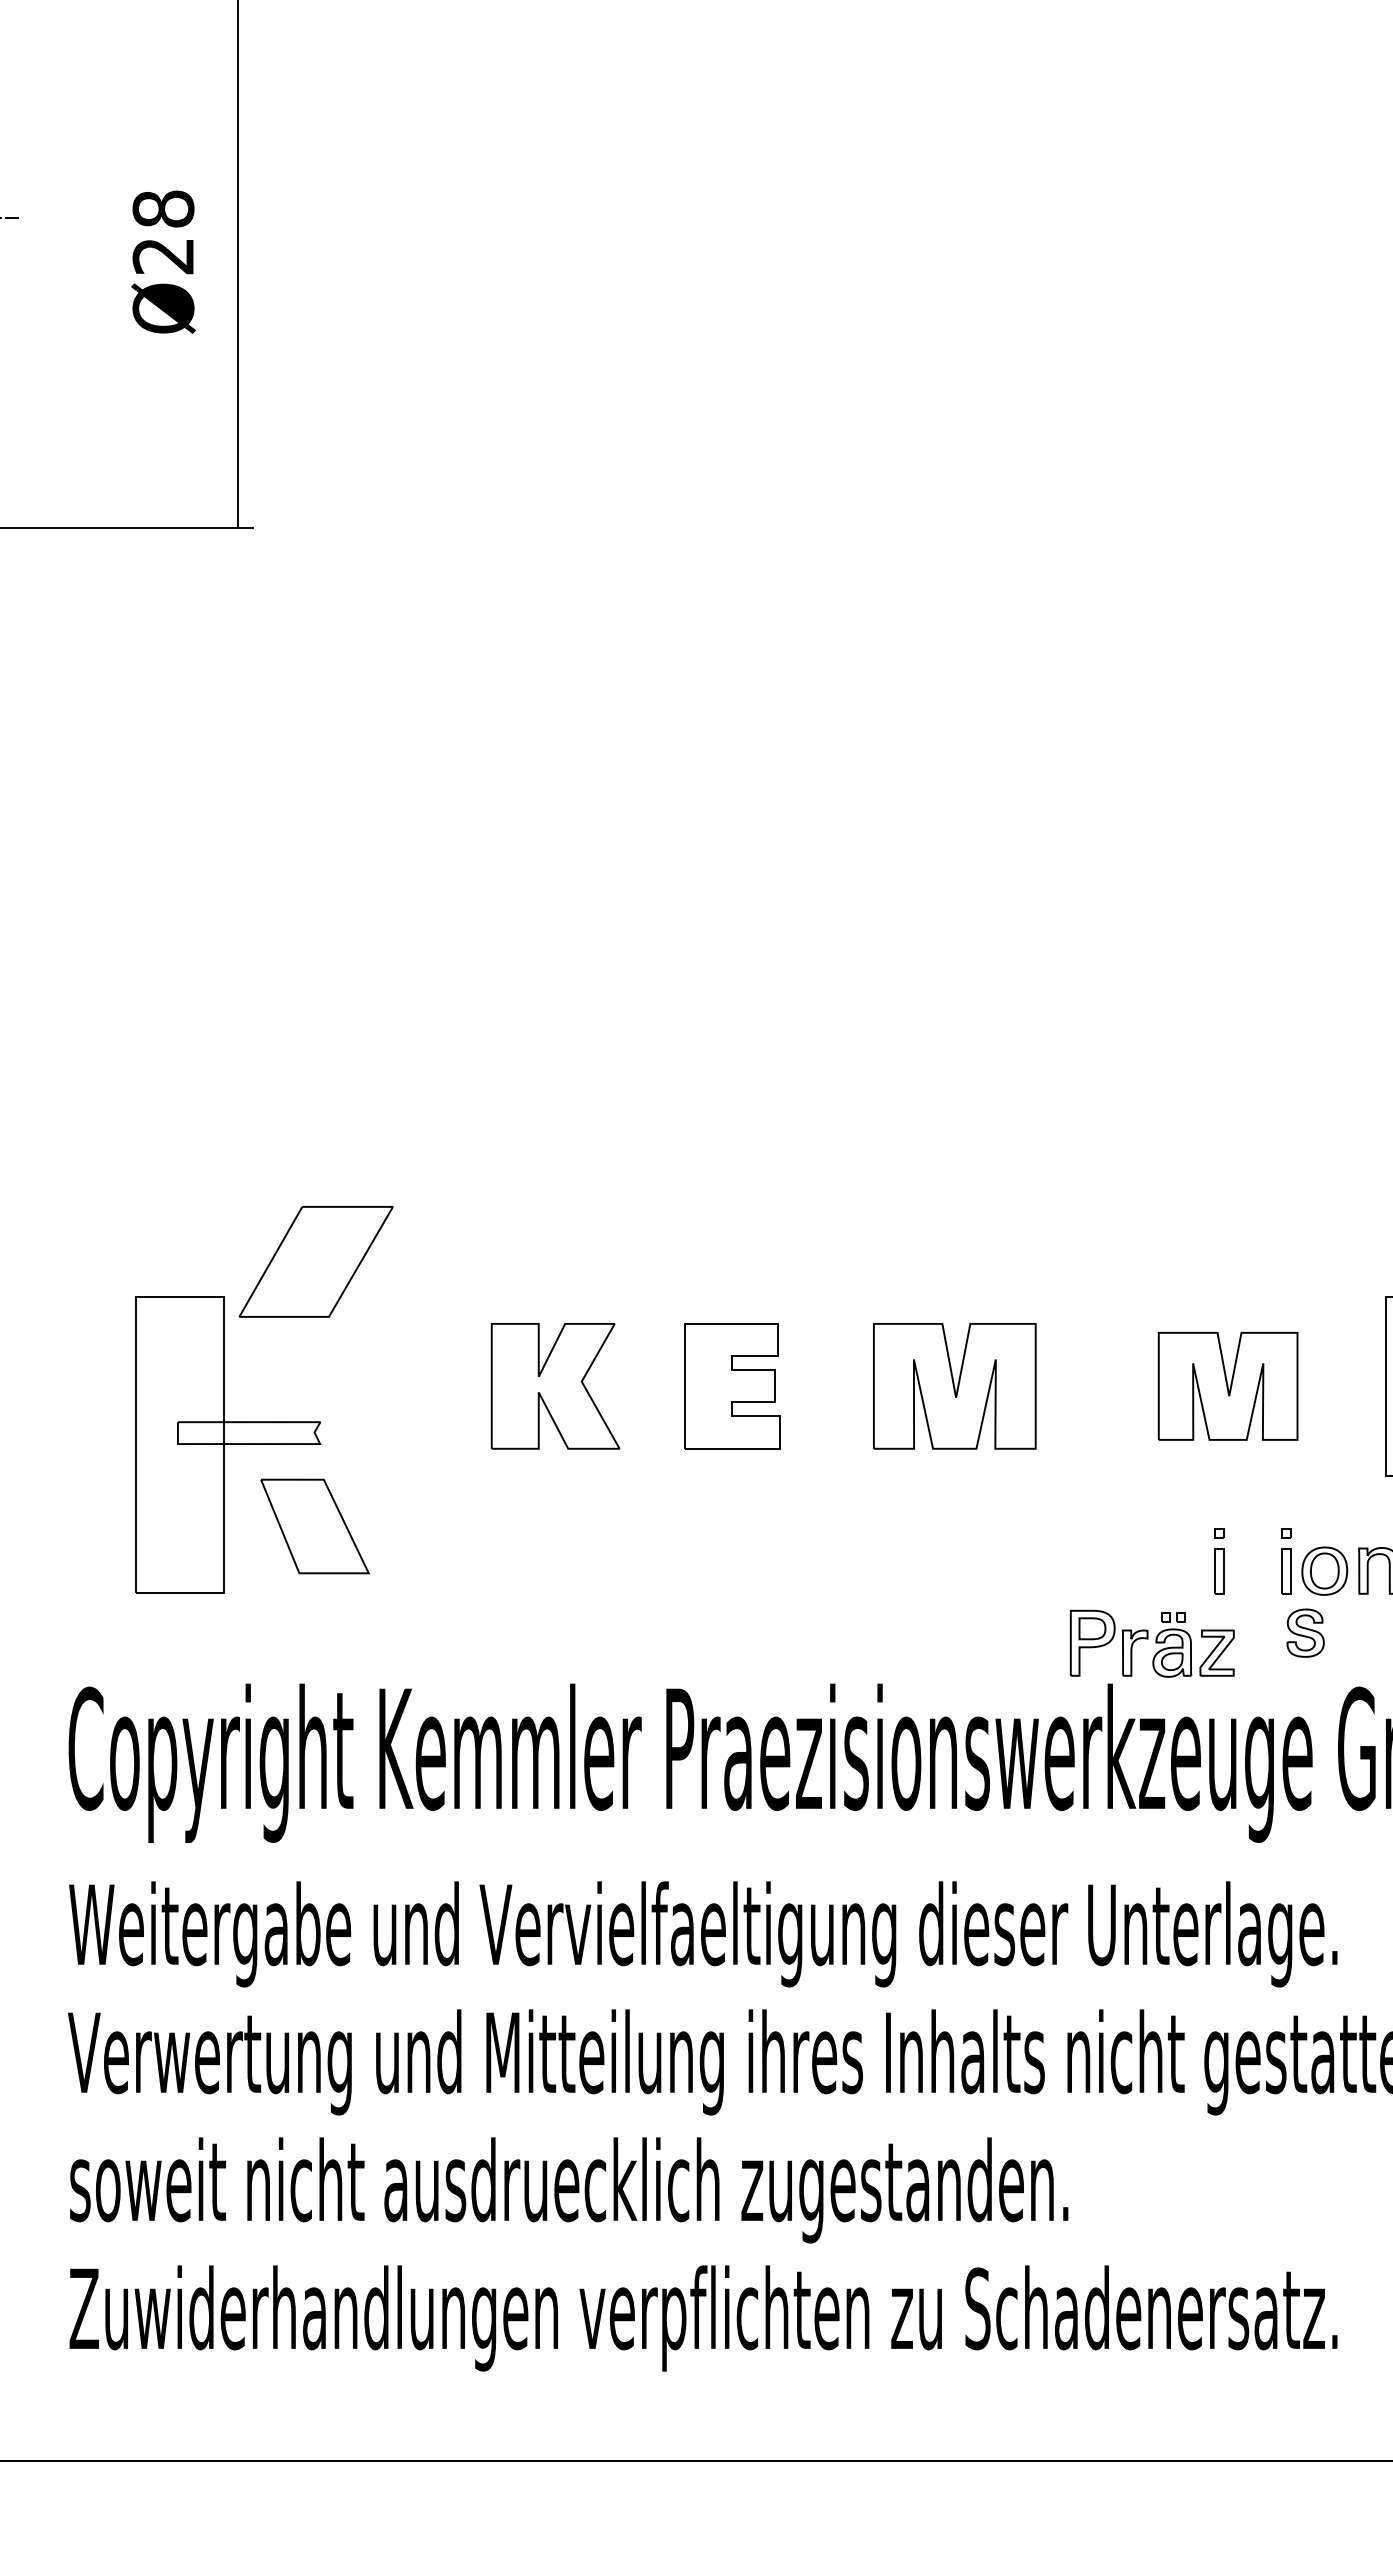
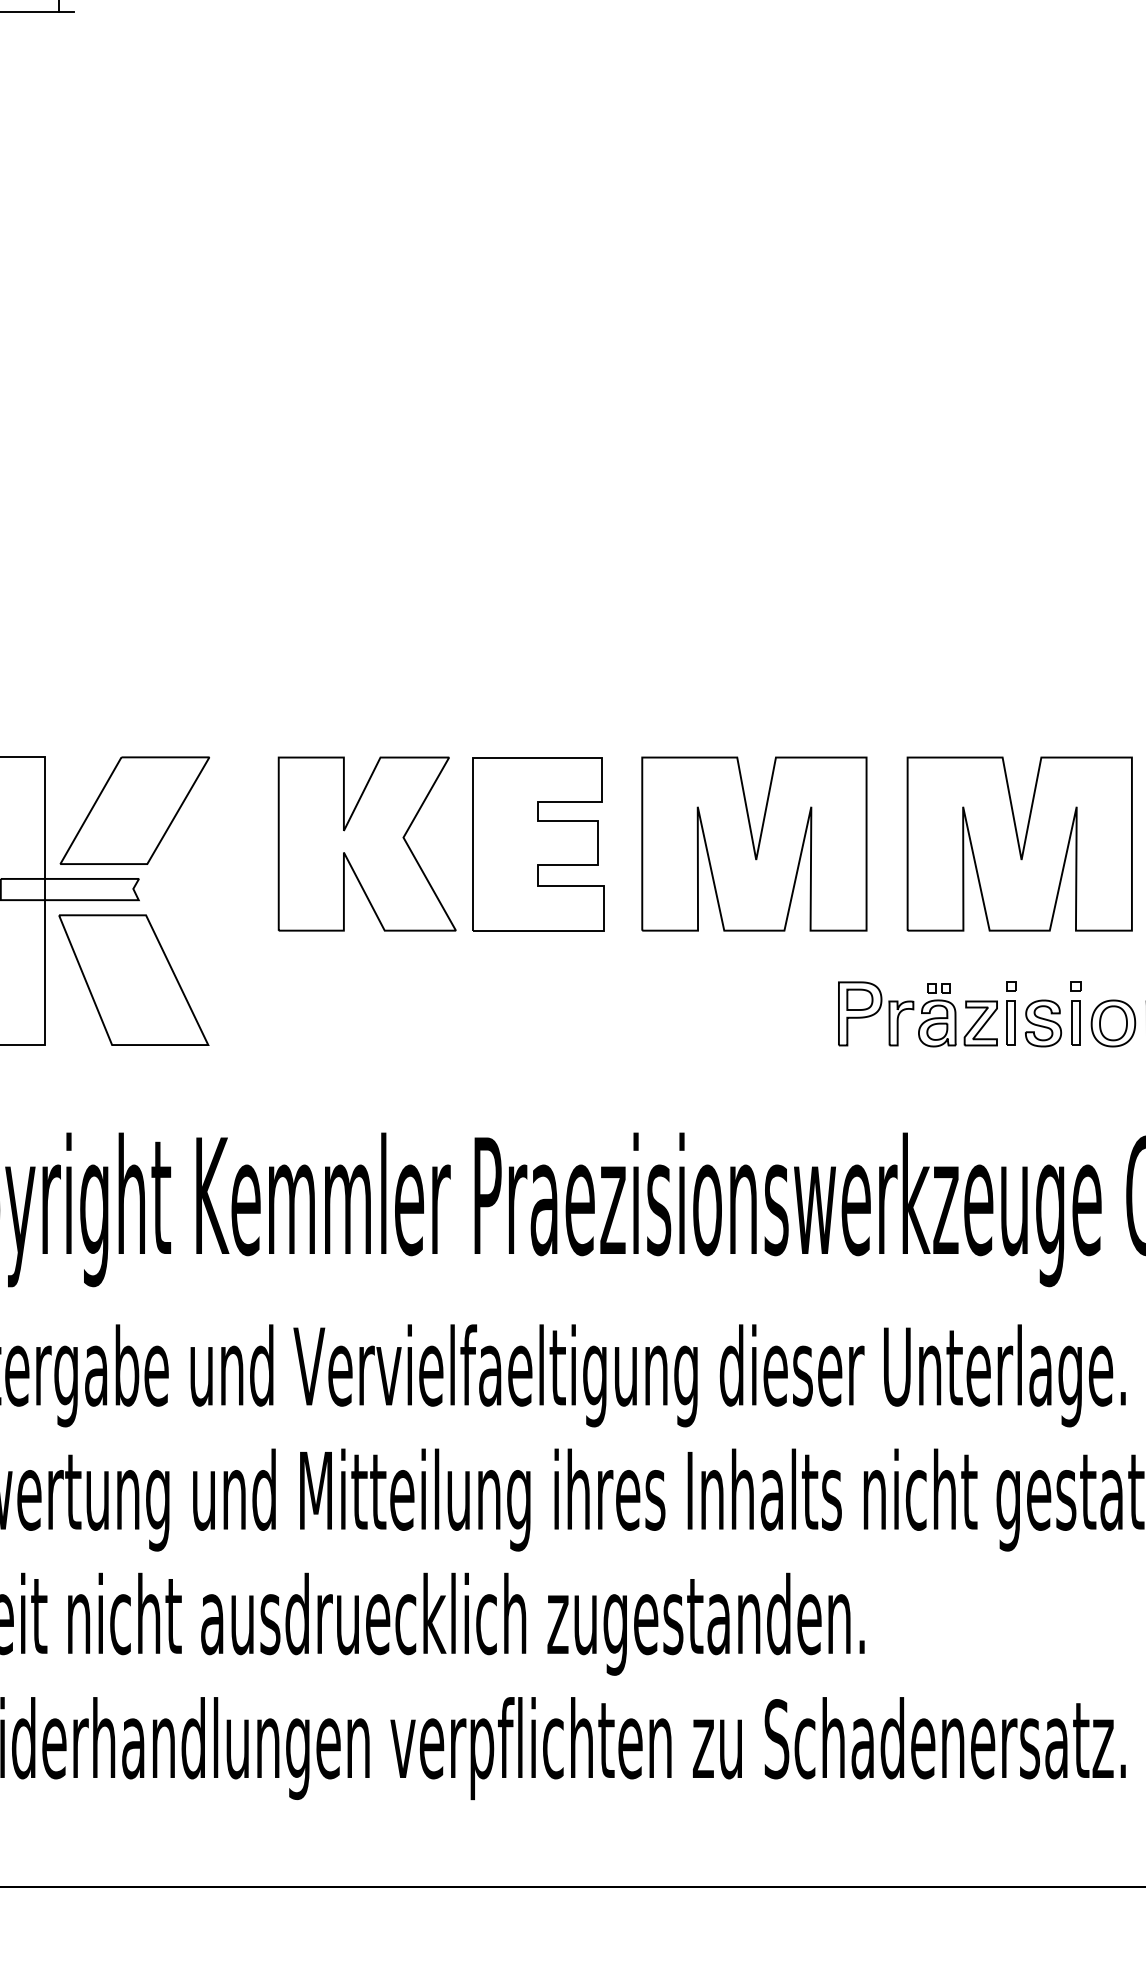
part: (315, 1261) -> (134, 810), moved
part: (555, 1386) -> (367, 844), size x1.43
part: (731, 1386) -> (537, 844), size x1.43
part: (954, 1386) -> (754, 844), size x1.43
part: (1227, 1386) -> (1019, 844), size x1.67
part: (314, 1526) -> (133, 980), size x1.43
part: (1305, 1632) -> (1043, 1022), moved
part: (1151, 1643) -> (917, 1014), moved

